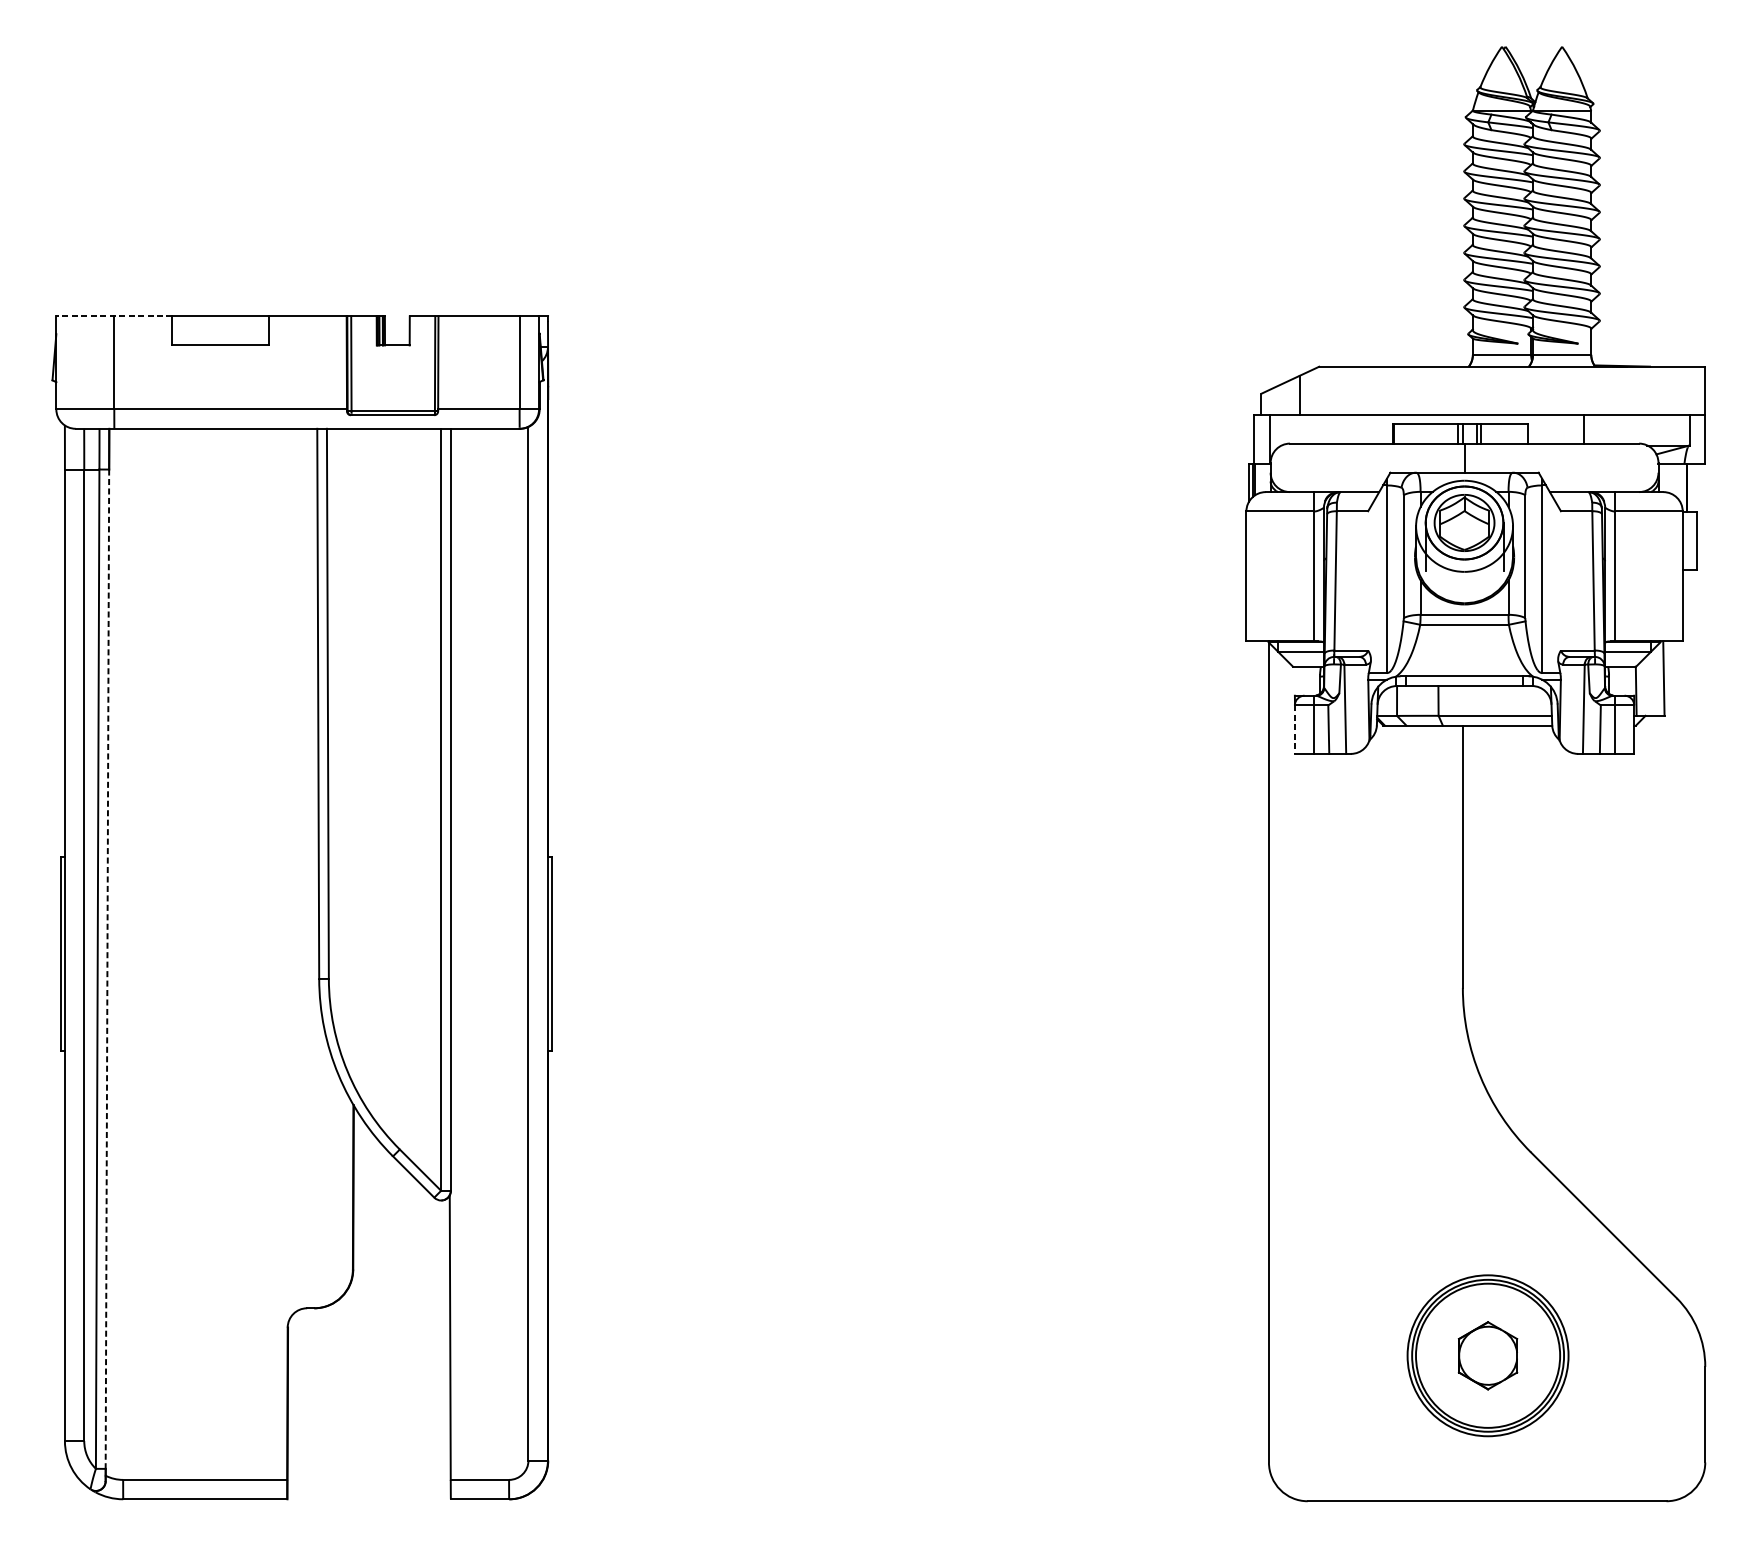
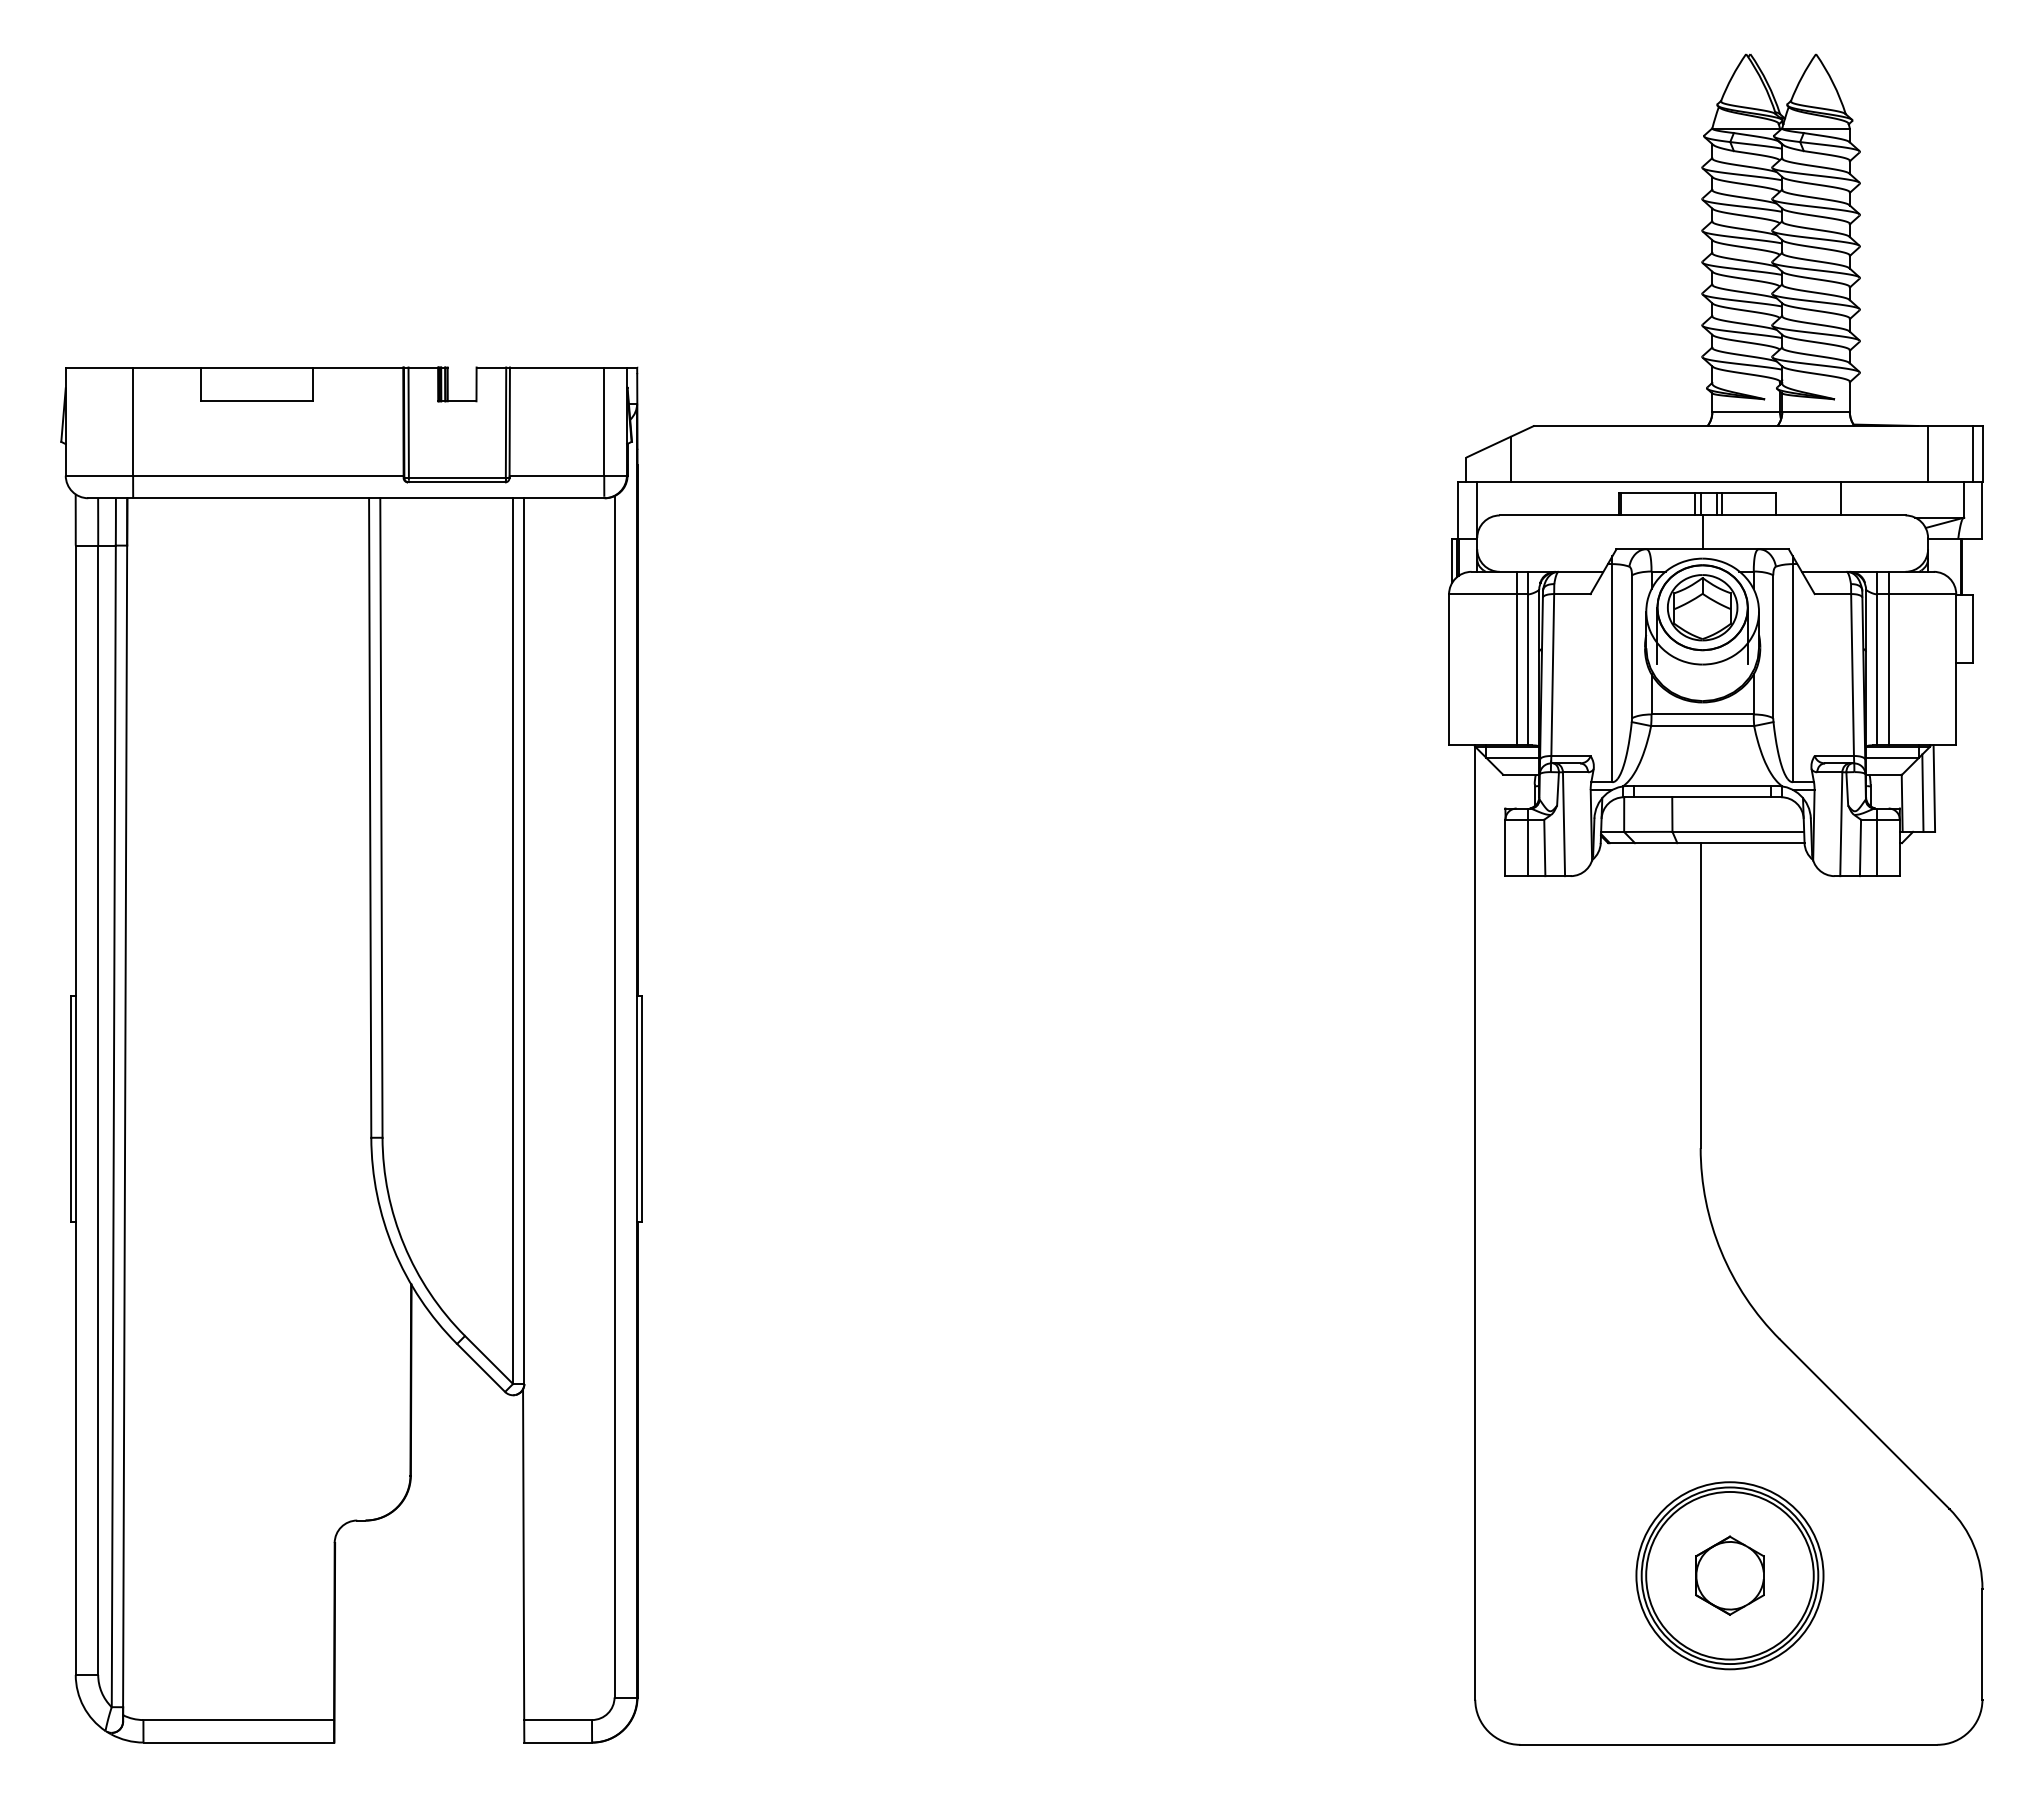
line: (113, 316) -> (132, 367), dashed -> solid
line: (1658, 391) -> (1928, 454), added
line: (1697, 391) -> (1973, 454), added
line: (1304, 566) -> (1516, 658), added
line: (1624, 566) -> (1888, 658), added
line: (1653, 681) -> (1922, 792), added
line: (1294, 730) -> (1505, 848), dashed -> solid
line: (107, 969) -> (125, 1126), dashed -> solid

